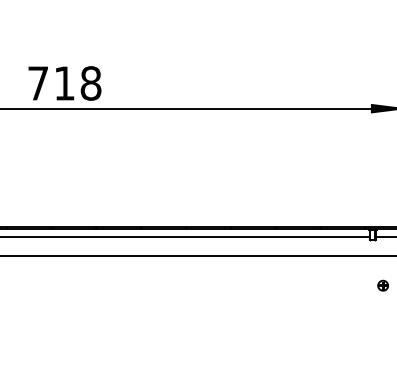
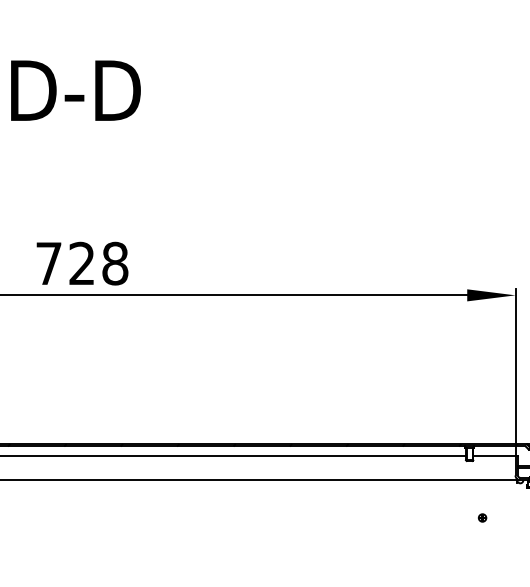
text: (64, 82) -> (81, 262), 718 -> 728
part: (383, 285) -> (482, 517), size x0.6

